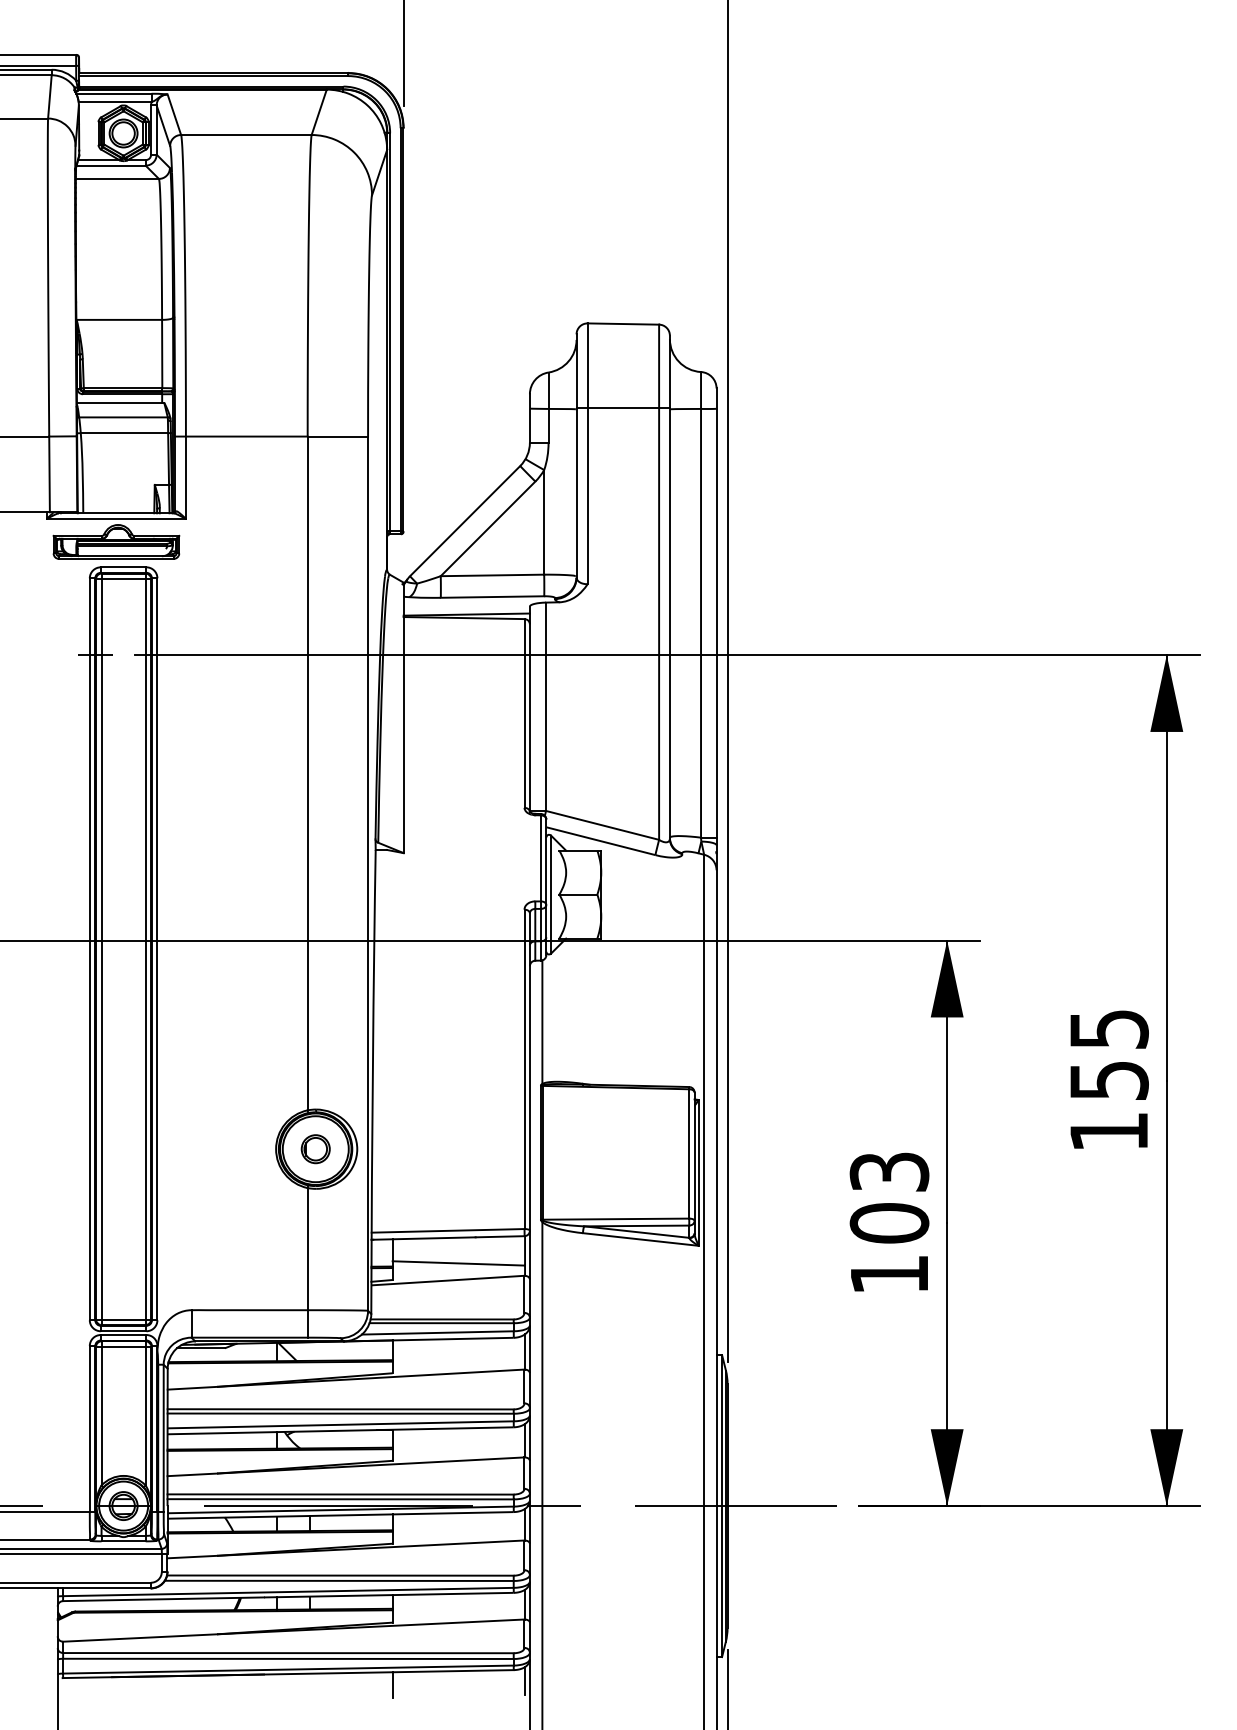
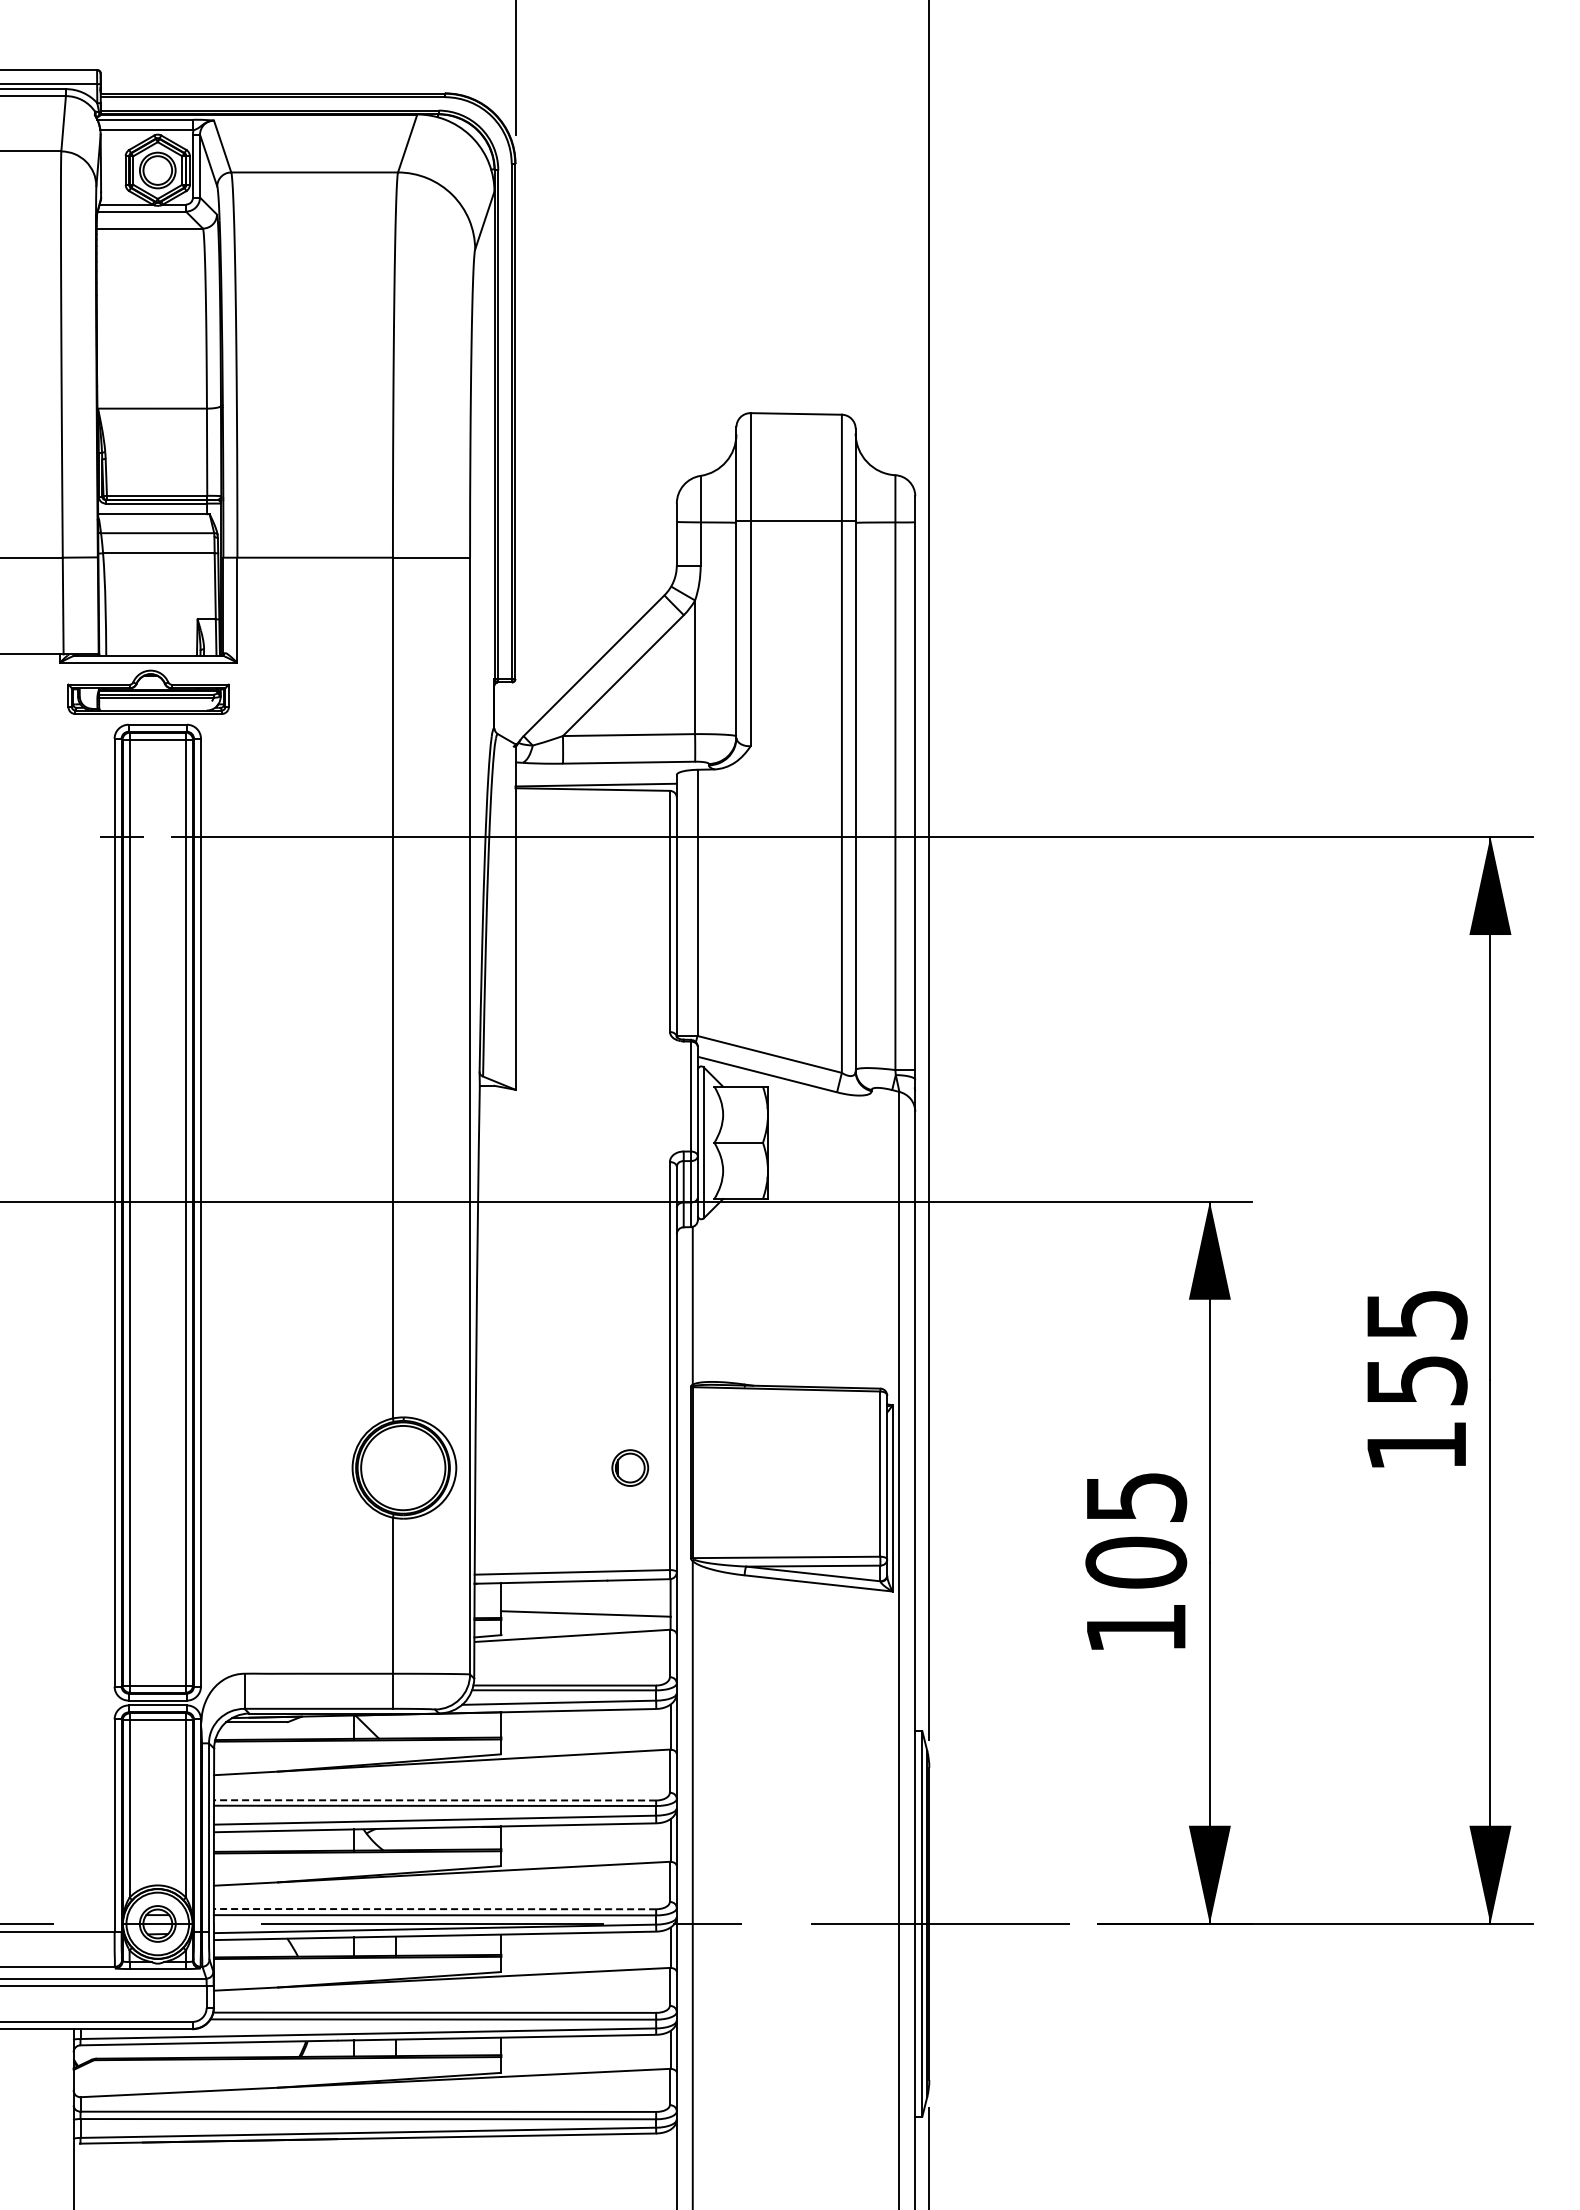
part: (315, 1148) -> (630, 1467), moved
text: (888, 1172) -> (1135, 1497), 103 -> 105
line: (340, 1409) -> (434, 1800), solid -> dashed
line: (340, 1494) -> (434, 1909), solid -> dashed
line: (524, 1681) -> (670, 2147), removed
line: (392, 1684) -> (501, 2152), removed

